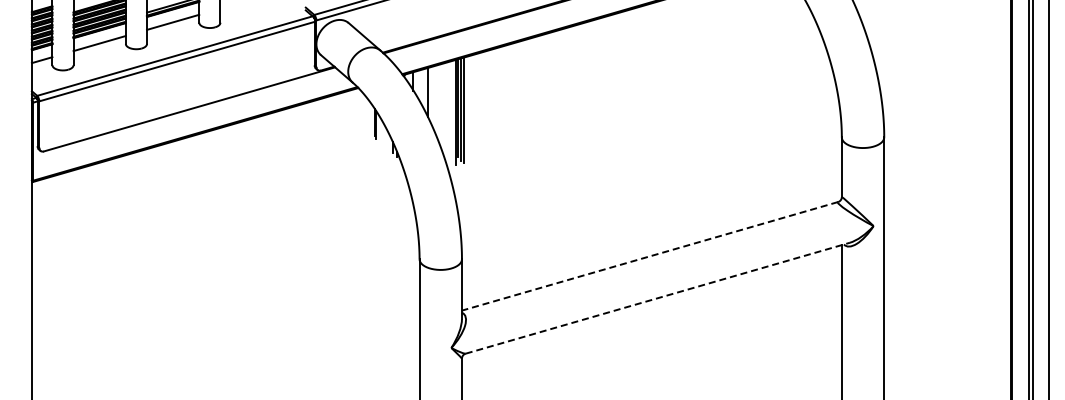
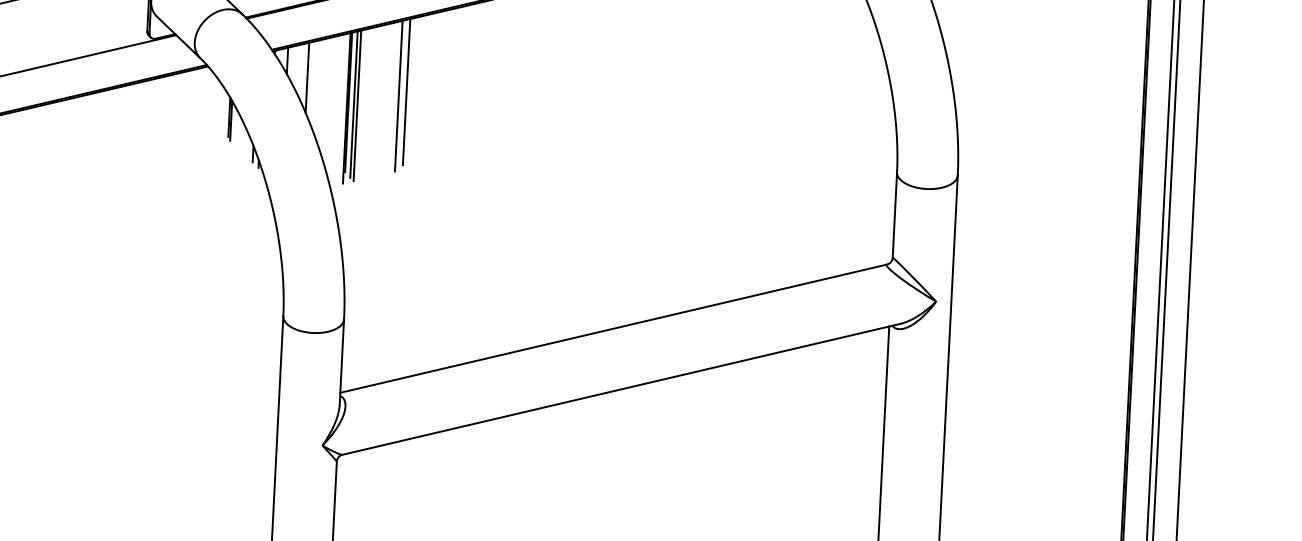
line: (497, 98) -> (406, 91), added
line: (492, 101) -> (399, 95), added
line: (650, 256) -> (614, 328), dashed -> solid
line: (657, 298) -> (621, 389), dashed -> solid

